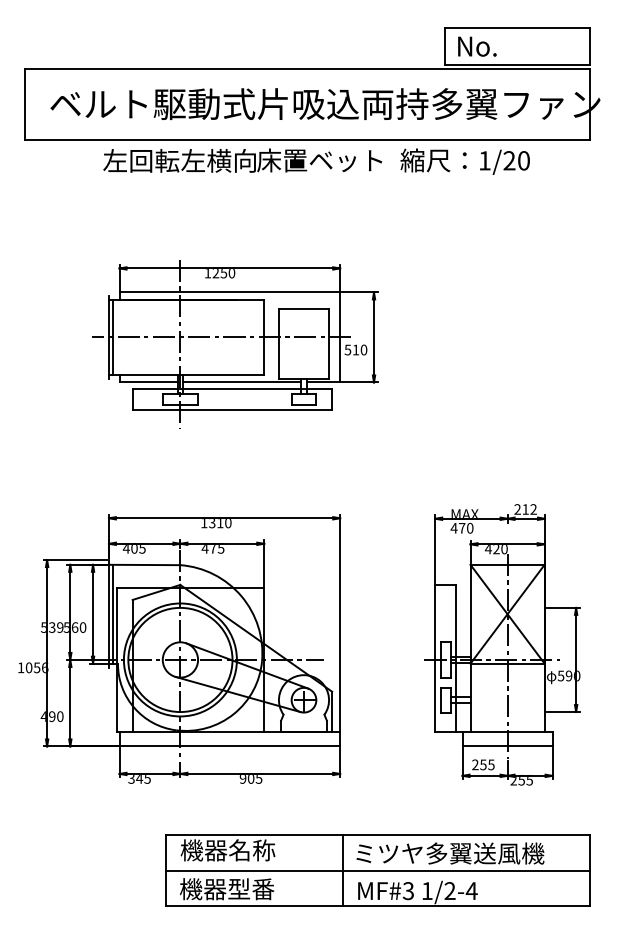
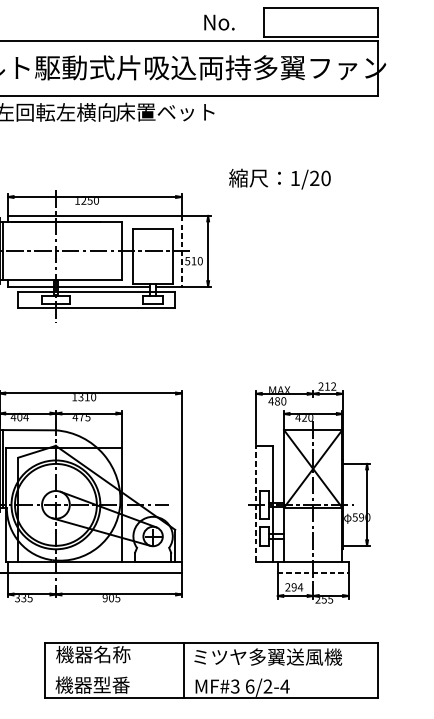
text: (477, 46) -> (219, 22), moved
text: (464, 161) -> (279, 178), moved
line: (340, 337) -> (181, 251), solid -> dashed
text: (462, 527) -> (277, 400), 470 -> 480
text: (141, 549) -> (25, 418), 405 -> 404
line: (435, 658) -> (256, 503), solid -> dashed
line: (508, 746) -> (313, 572), solid -> dashed
text: (487, 764) -> (297, 587), 255 -> 294
text: (139, 779) -> (23, 598), 345 -> 335
line: (377, 870) -> (210, 670), removed
text: (427, 891) -> (250, 686), 1/2-4 -> 6/2-4

